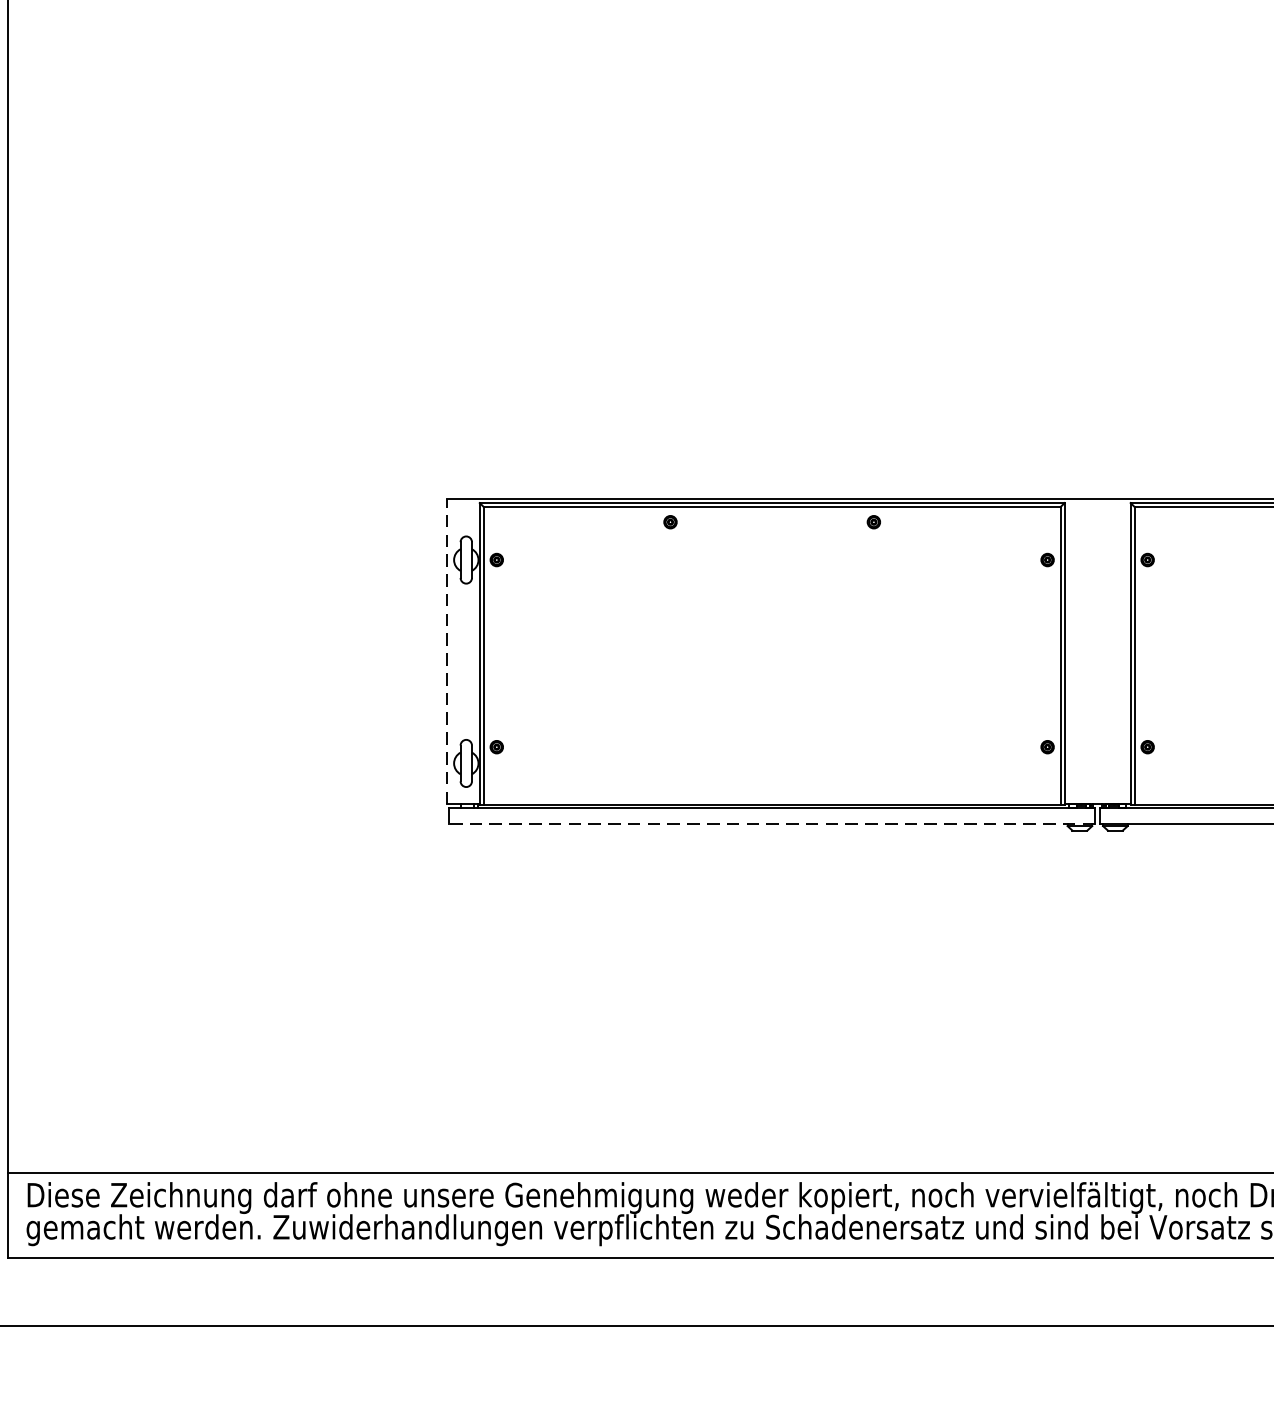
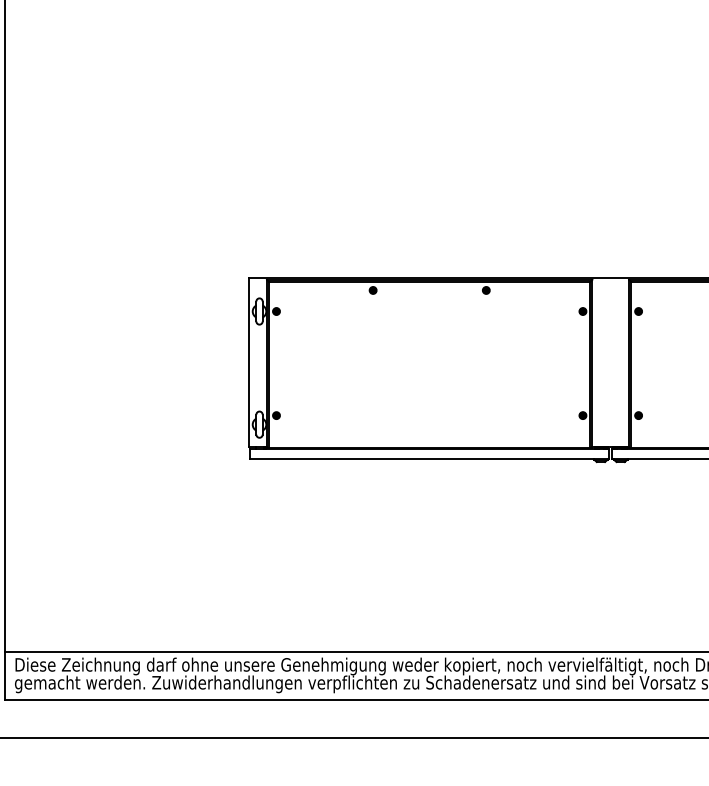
line: (446, 651) -> (248, 362), dashed -> solid
line: (771, 824) -> (429, 458), dashed -> solid

